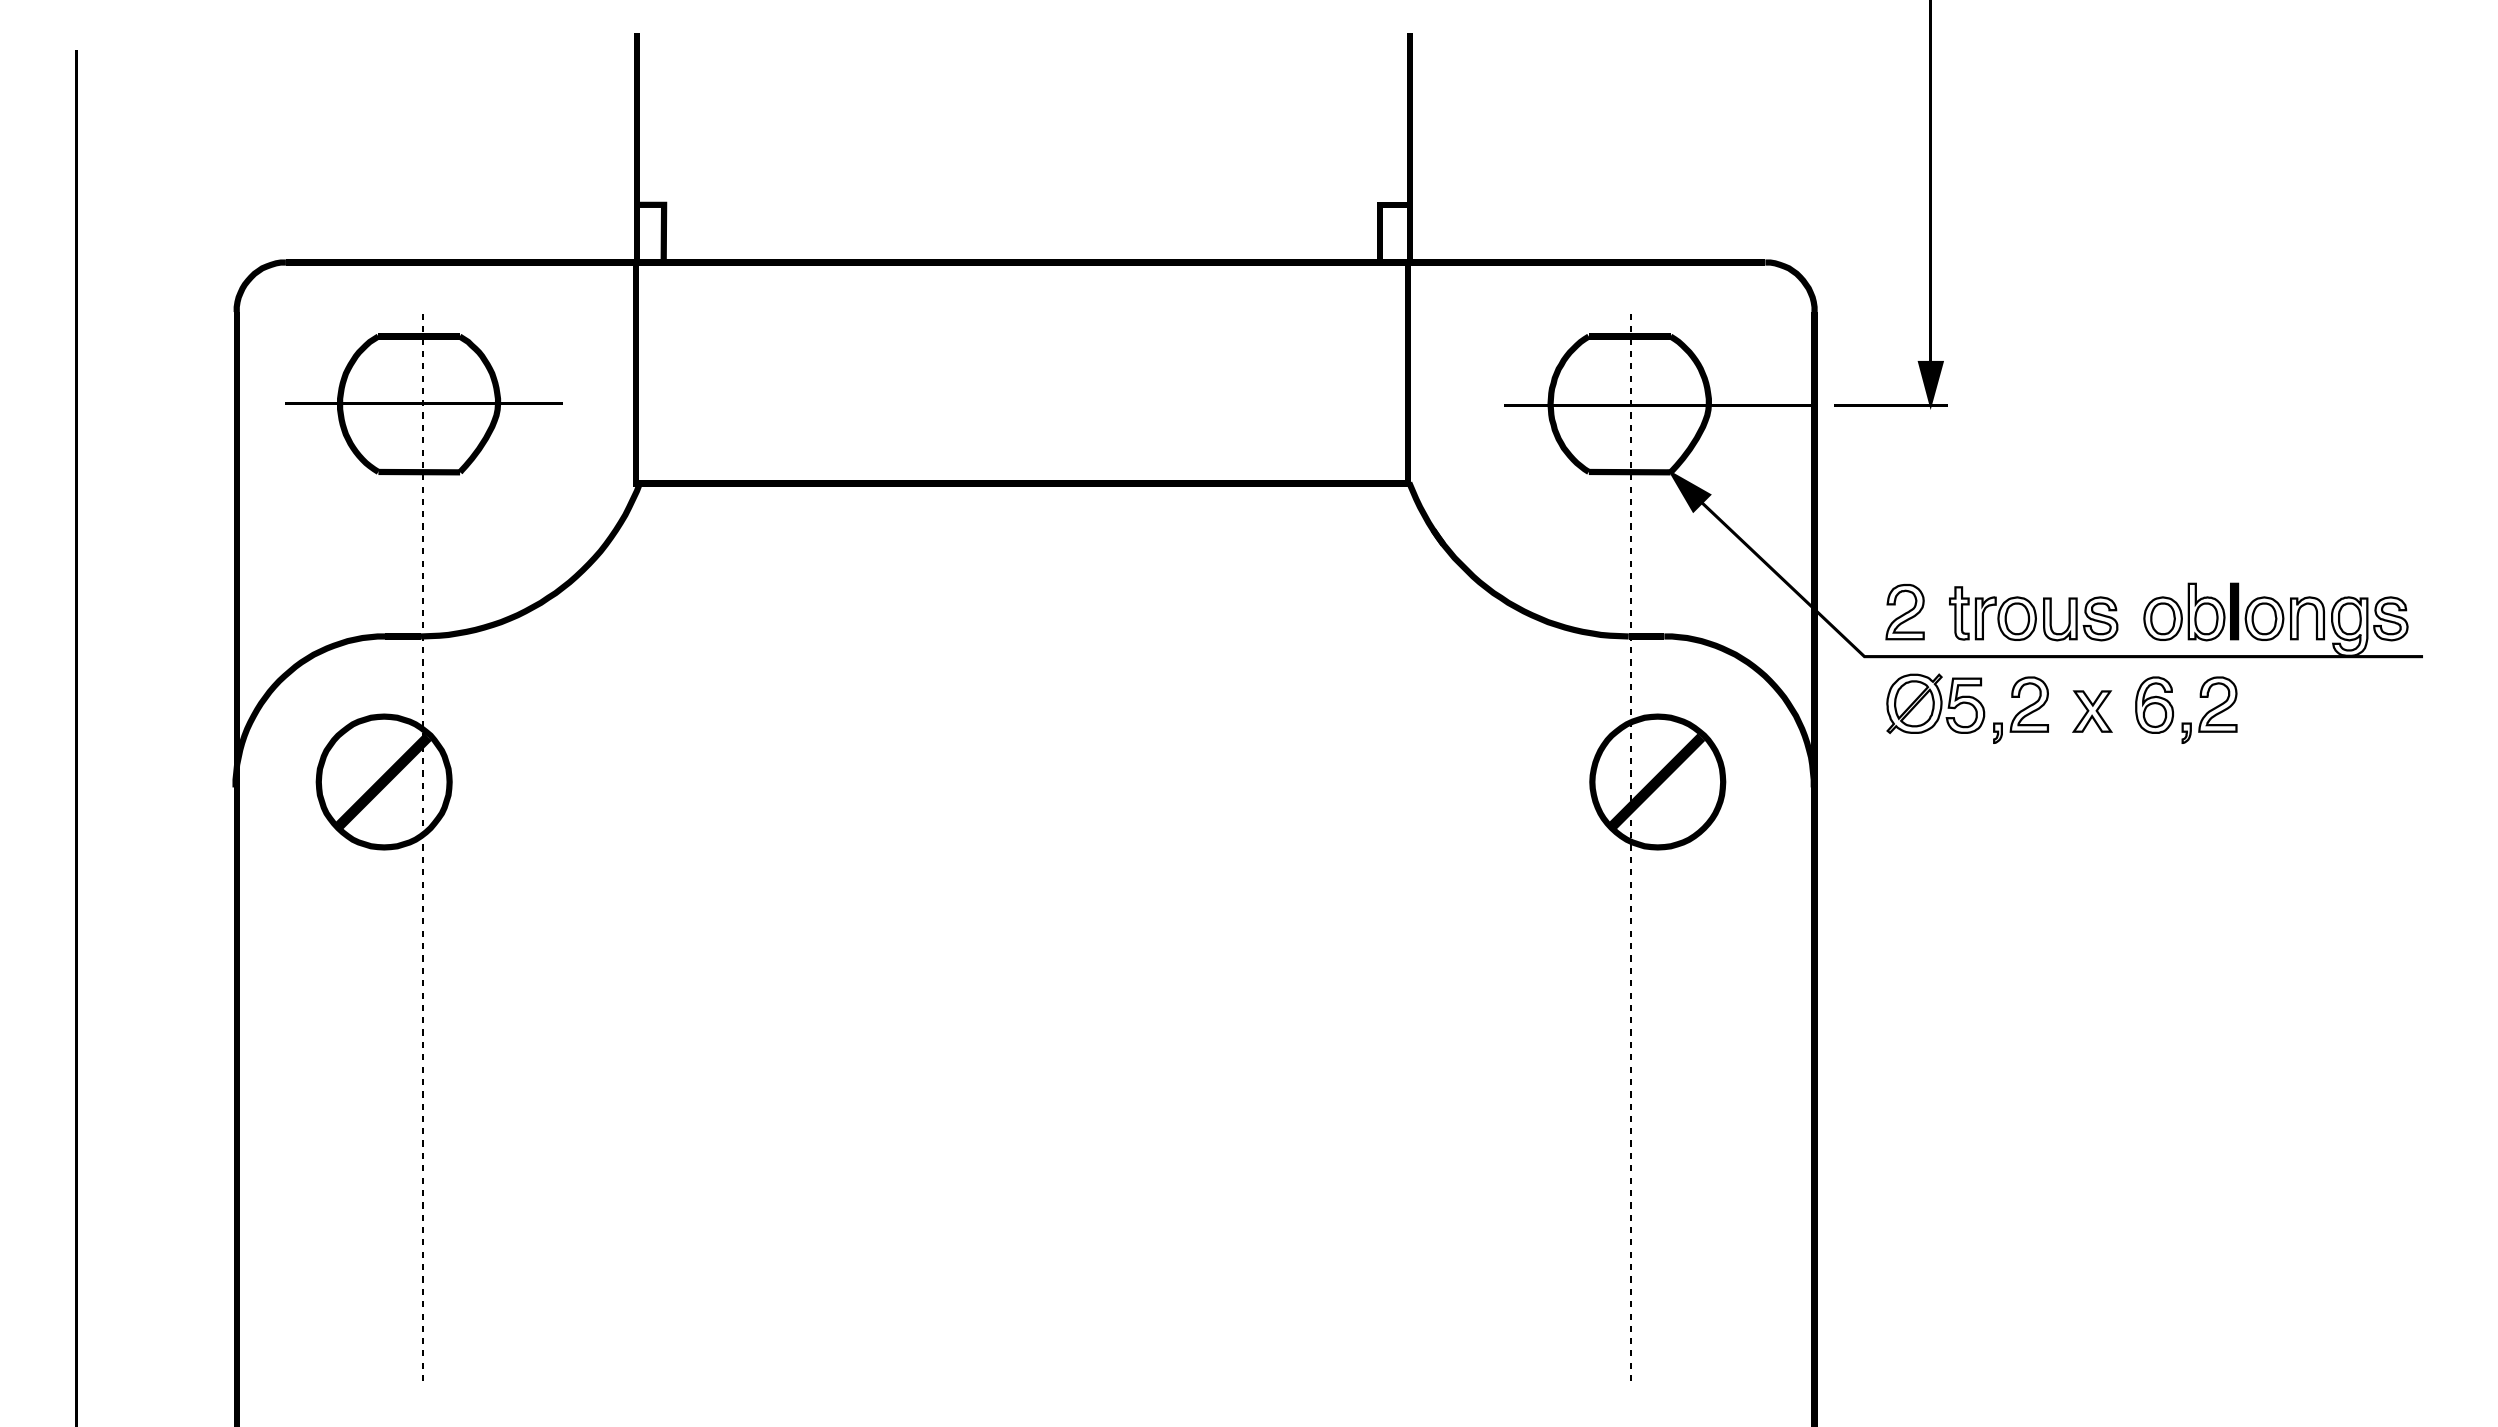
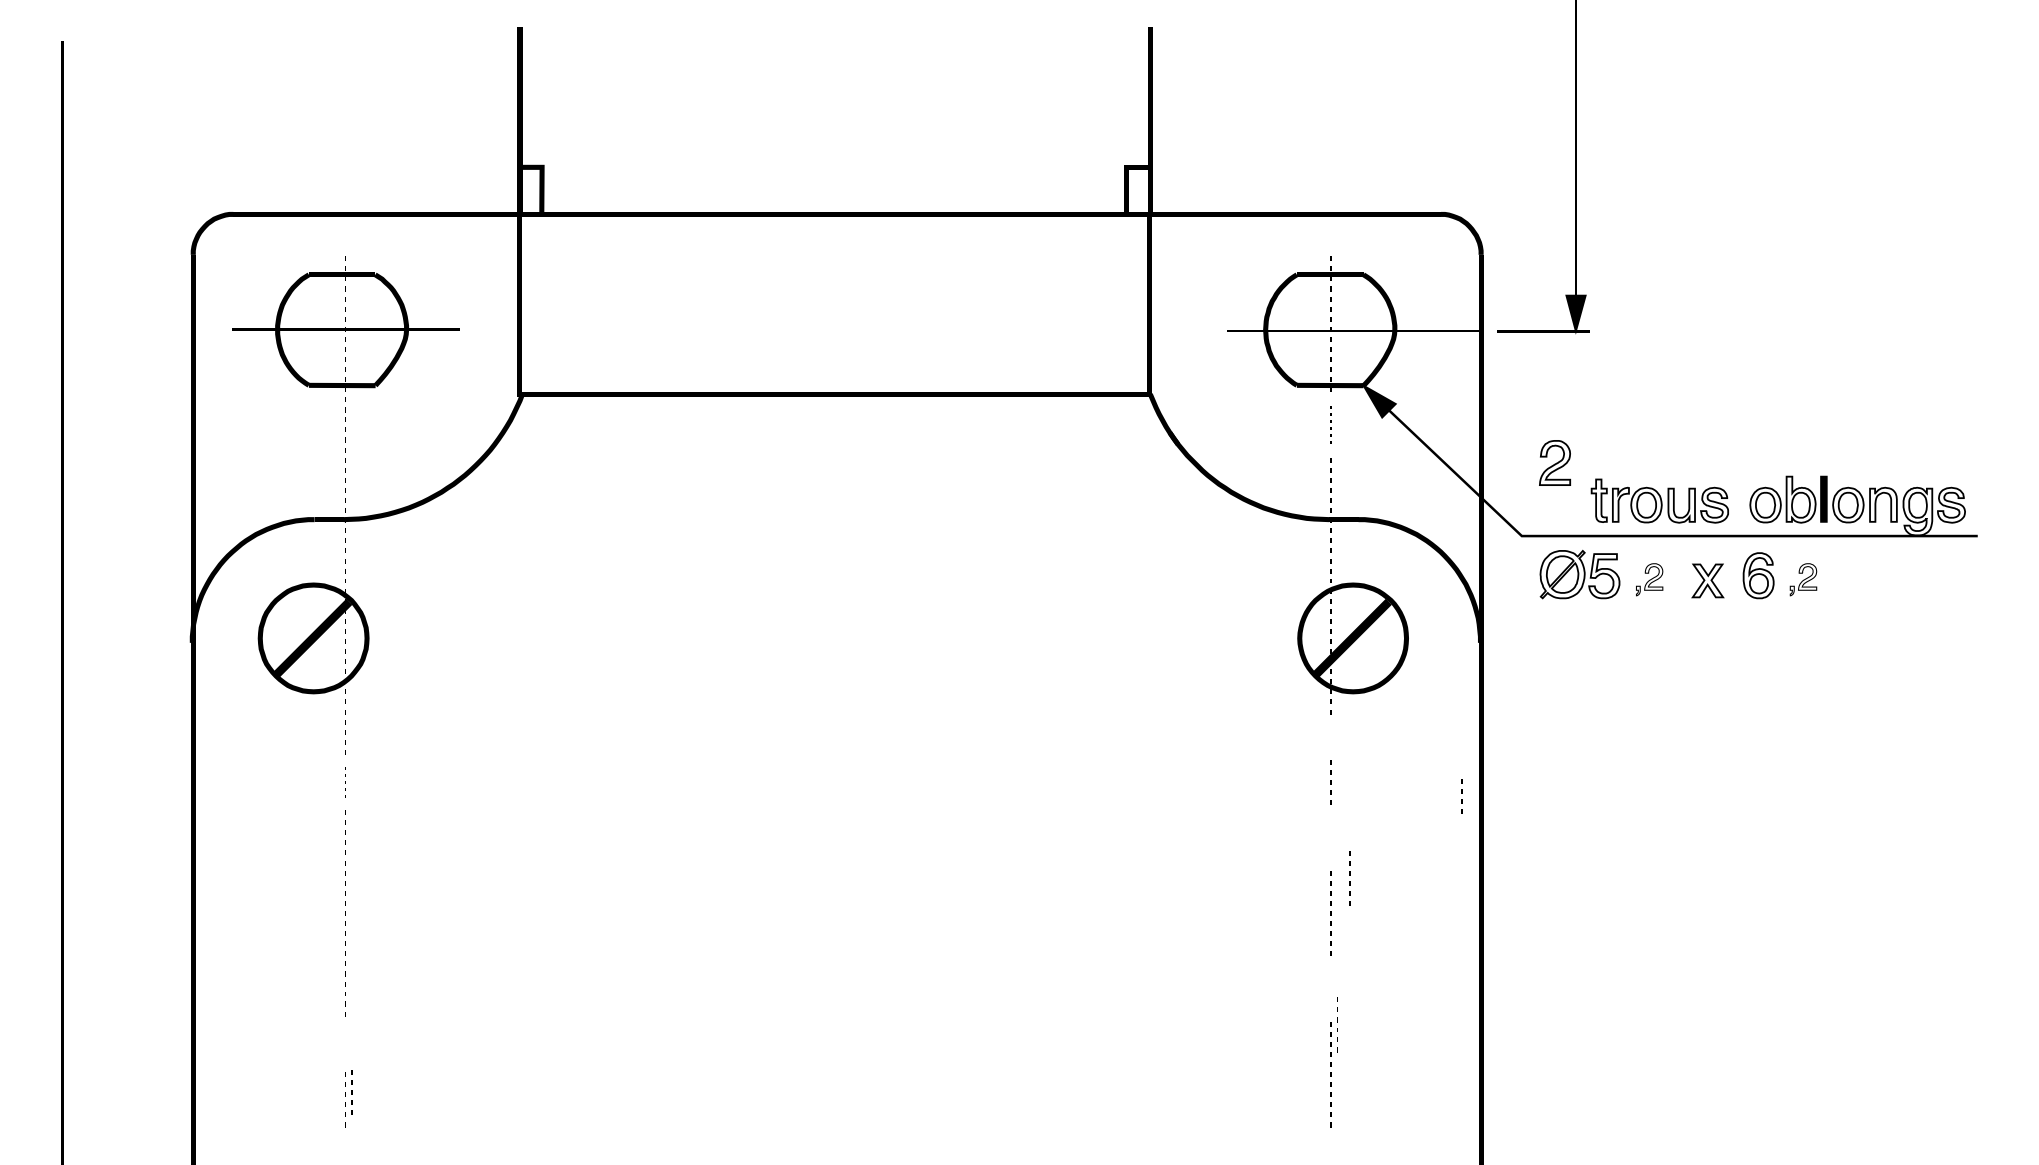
part: (1630, 520) -> (1330, 424), size x0.7
part: (1904, 612) -> (1554, 463), moved
part: (2020, 709) -> (1649, 579), size x0.6
part: (2209, 709) -> (1803, 579), size x0.6
part: (1630, 902) -> (1461, 796), moved
part: (422, 958) -> (344, 782), size x0.7
part: (1630, 1026) -> (1349, 878), moved
part: (1630, 1211) -> (1337, 1024), moved
part: (422, 1279) -> (351, 1092), moved

